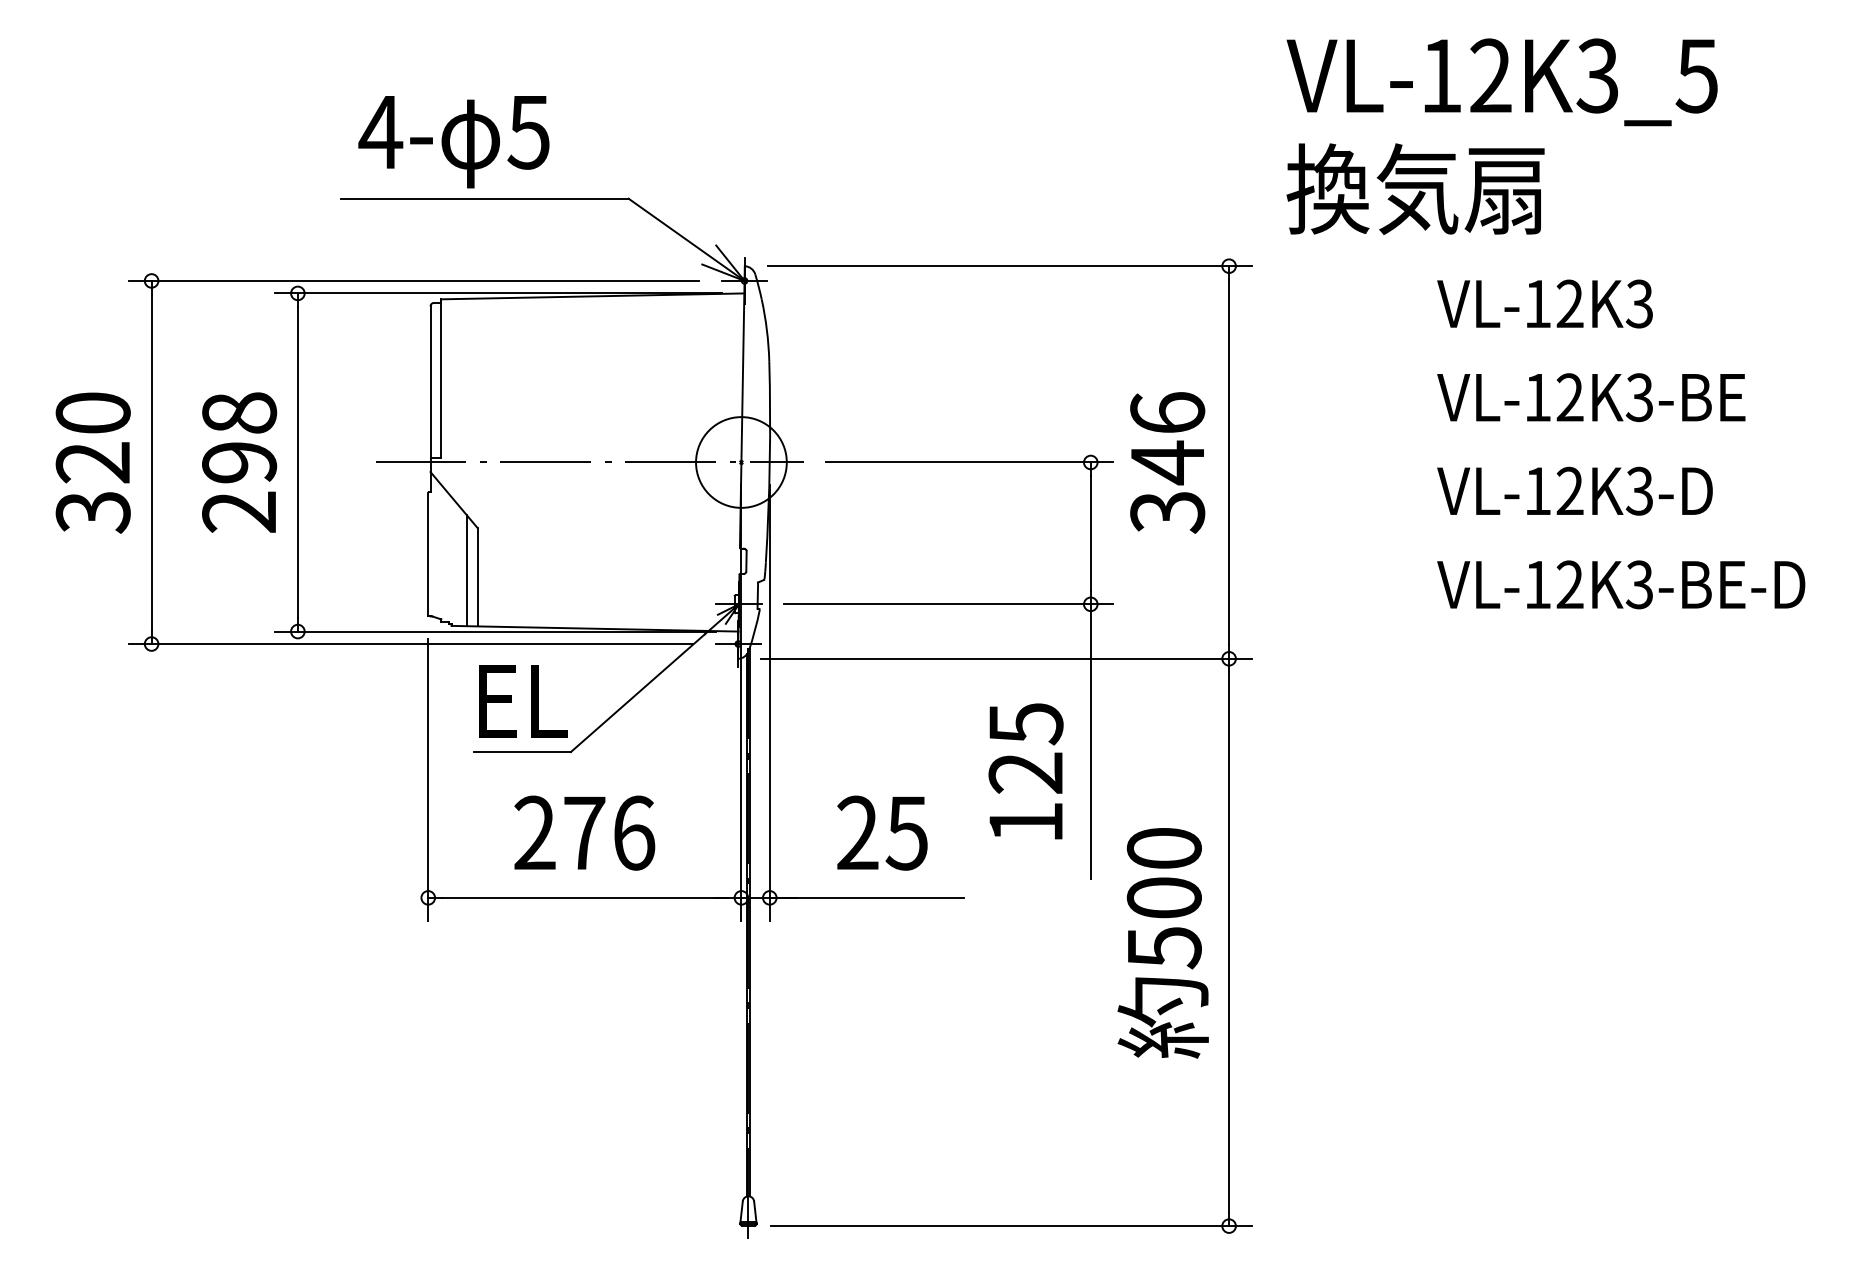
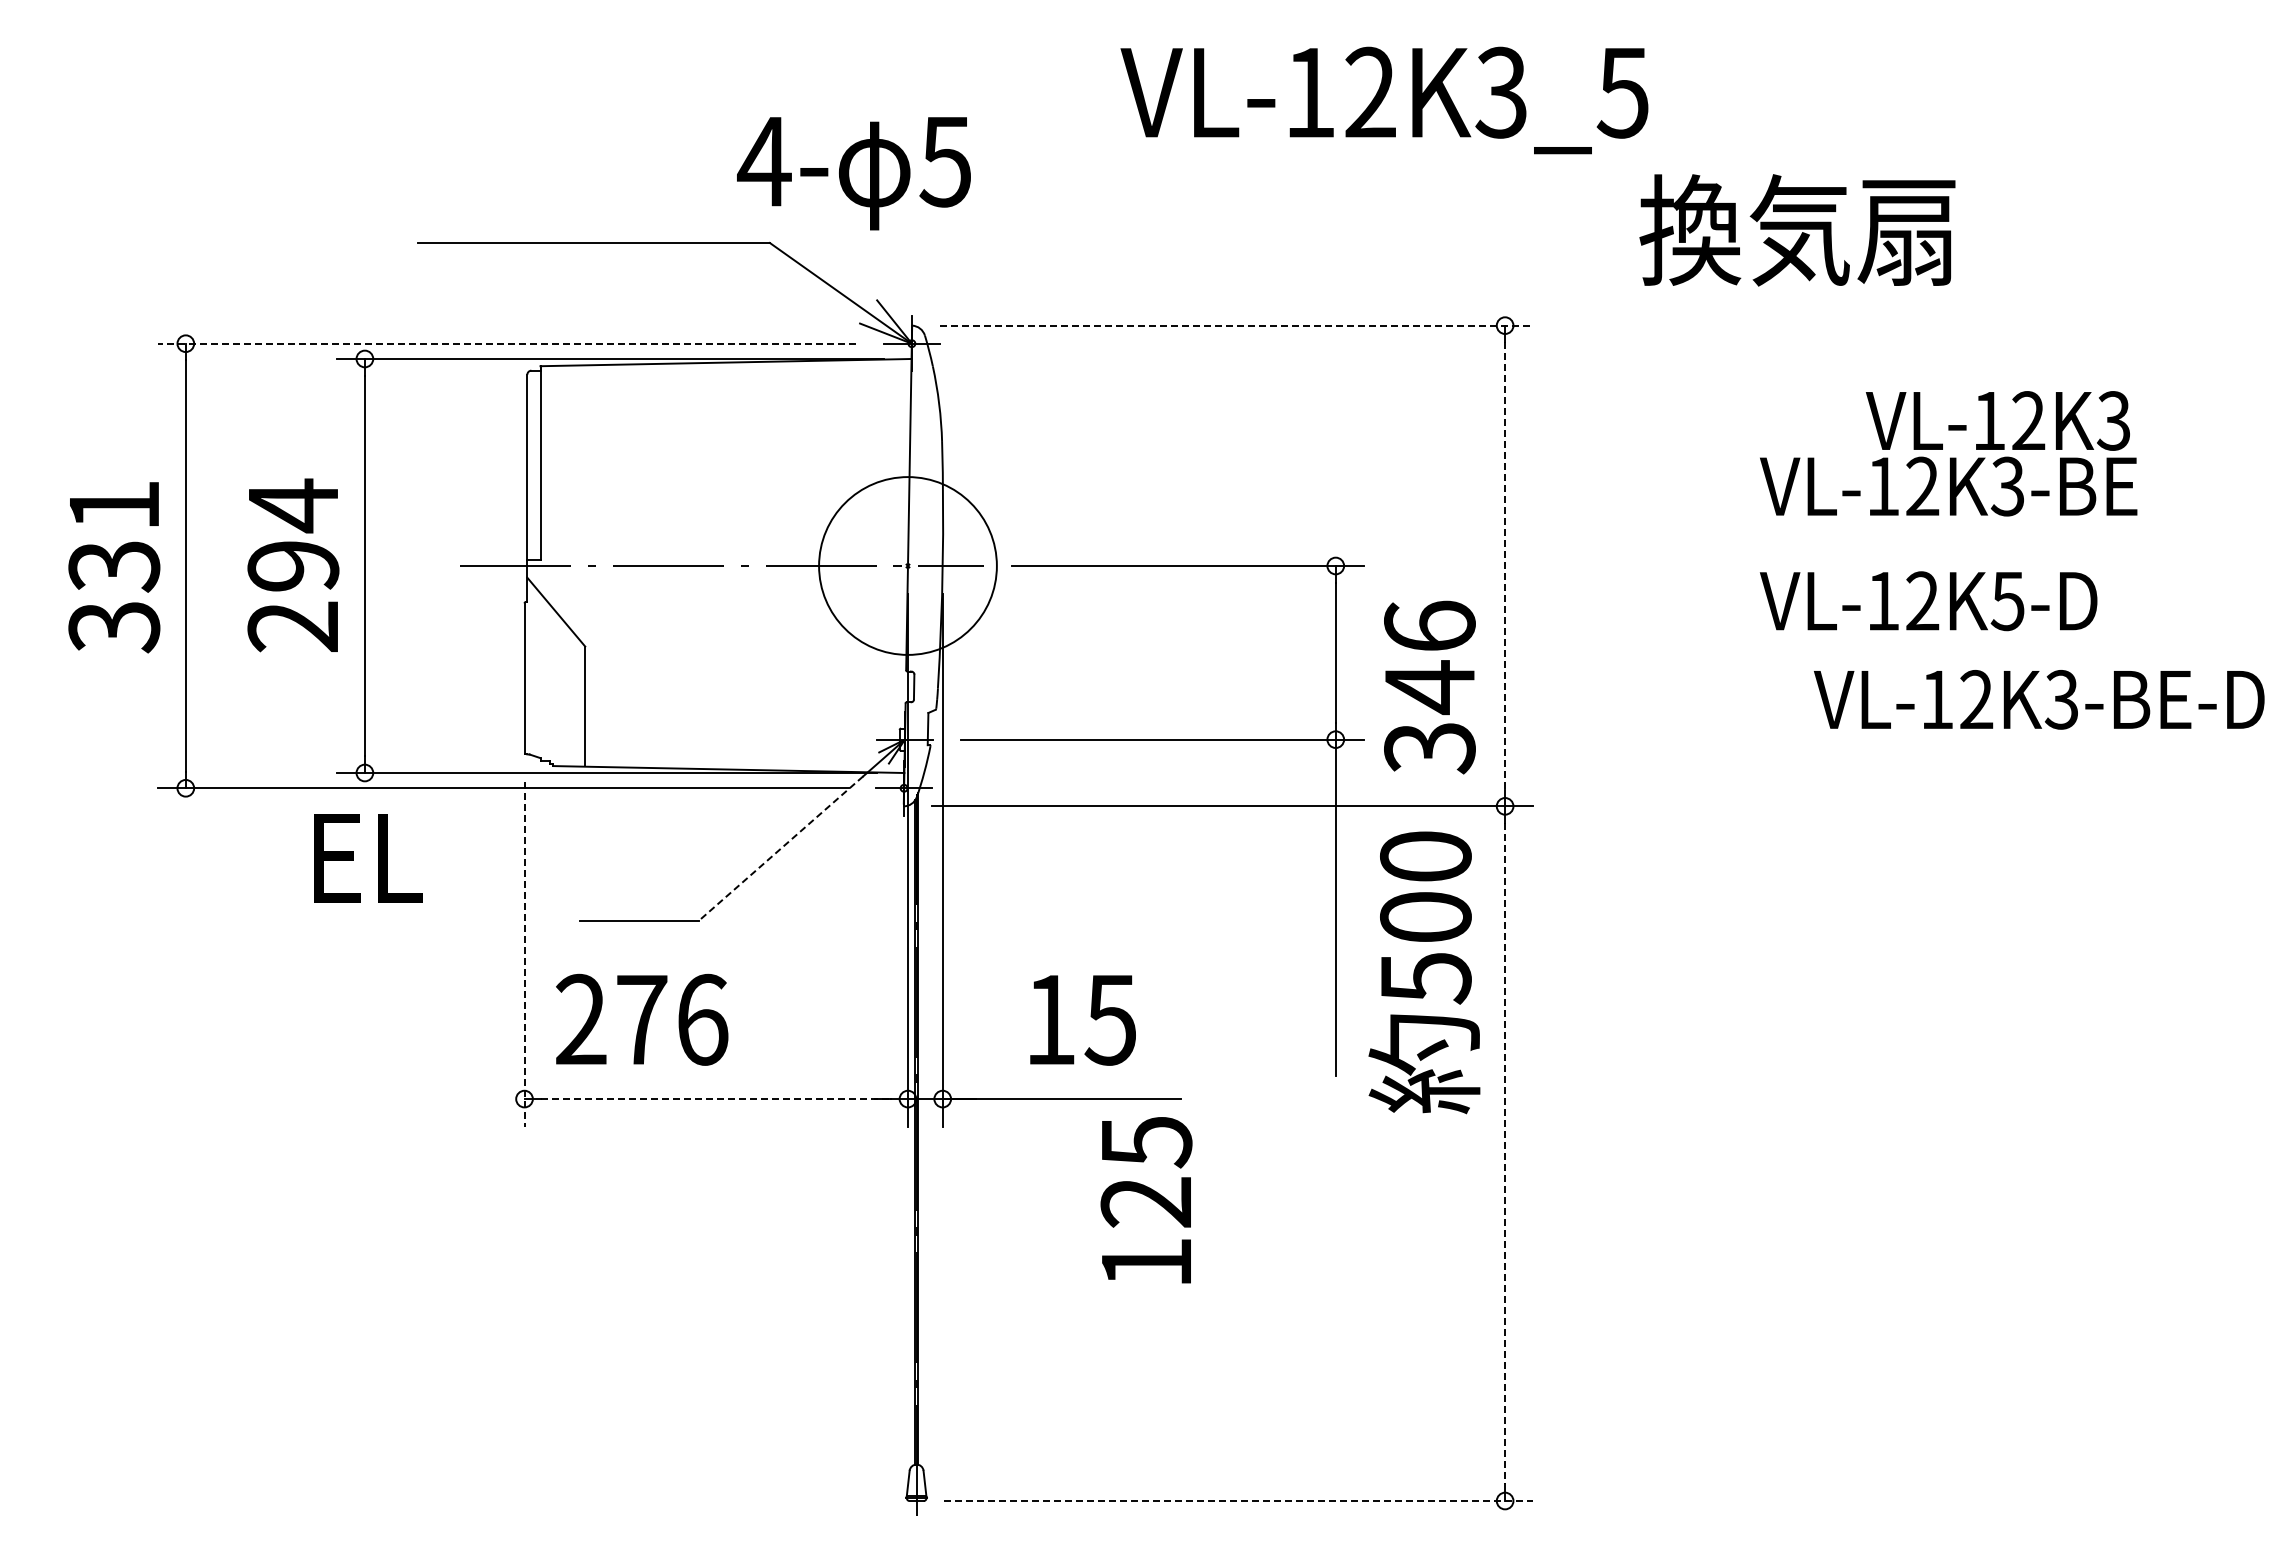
text: (1502, 82) -> (1384, 100), moved
text: (453, 141) -> (853, 173), moved
text: (1415, 189) -> (1797, 230), moved
line: (1009, 266) -> (1236, 325), solid -> dashed
line: (413, 280) -> (506, 343), solid -> dashed
text: (1544, 303) -> (1997, 420), moved
text: (239, 413) -> (293, 505), 298 -> 294
text: (93, 438) -> (114, 536), 320 -> 331
circle: (741, 462) -> (907, 565), size x1.6
text: (1167, 462) -> (1429, 687), moved
line: (1229, 462) -> (1505, 566), solid -> dashed
text: (1639, 490) -> (2007, 600), VL-12K3-D -> VL-12K5-D
line: (466, 570) -> (571, 698), removed
text: (1621, 584) -> (2039, 699), moved
line: (637, 693) -> (780, 848), solid -> dashed
text: (522, 701) -> (368, 858), moved
text: (1026, 771) -> (1146, 1200), moved
line: (428, 780) -> (524, 955), solid -> dashed
text: (585, 832) -> (642, 1019), moved
text: (857, 832) -> (1050, 1018), 25 -> 15
line: (585, 898) -> (716, 1099), solid -> dashed
line: (1229, 942) -> (1505, 1153), solid -> dashed
text: (1163, 943) -> (1424, 972), moved
line: (1012, 1226) -> (1239, 1501), solid -> dashed

